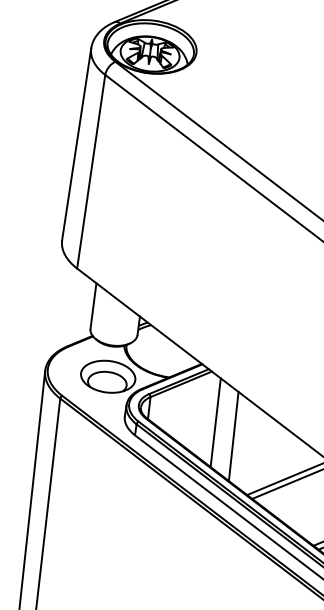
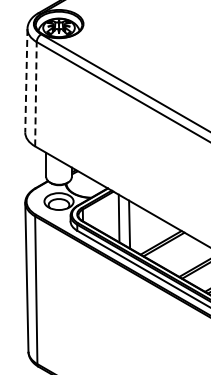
line: (76, 143) -> (26, 80), solid -> dashed
line: (90, 170) -> (35, 93), solid -> dashed

